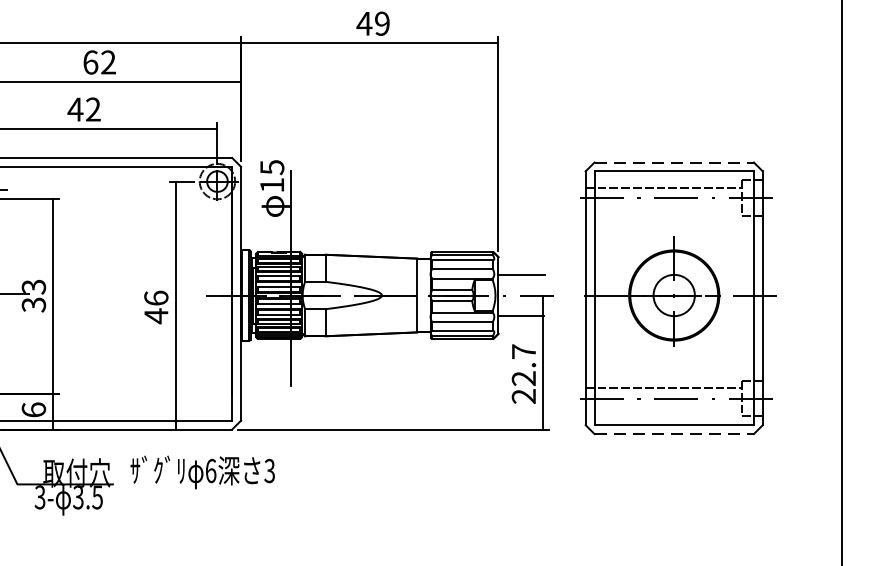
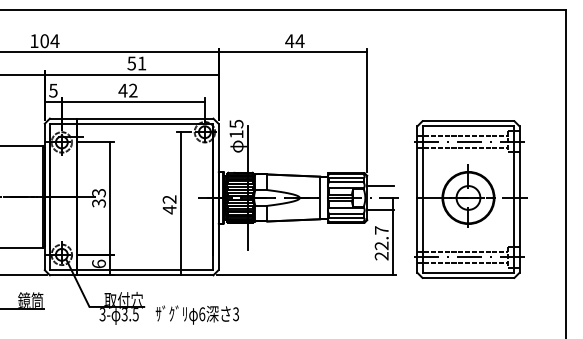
text: (381, 24) -> (299, 41), 49 -> 44
text: (98, 62) -> (136, 63), 62 -> 51
line: (674, 162) -> (468, 121), dashed -> solid
line: (663, 208) -> (462, 147), added
text: (156, 298) -> (169, 199), 46 -> 42
line: (663, 409) -> (462, 263), added
line: (674, 433) -> (468, 277), dashed -> solid
text: (201, 471) -> (196, 314), moved

